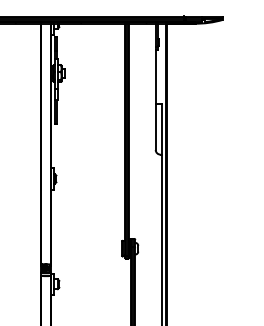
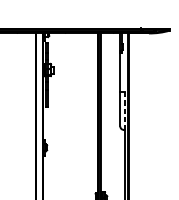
line: (161, 129) -> (124, 111), solid -> dashed

